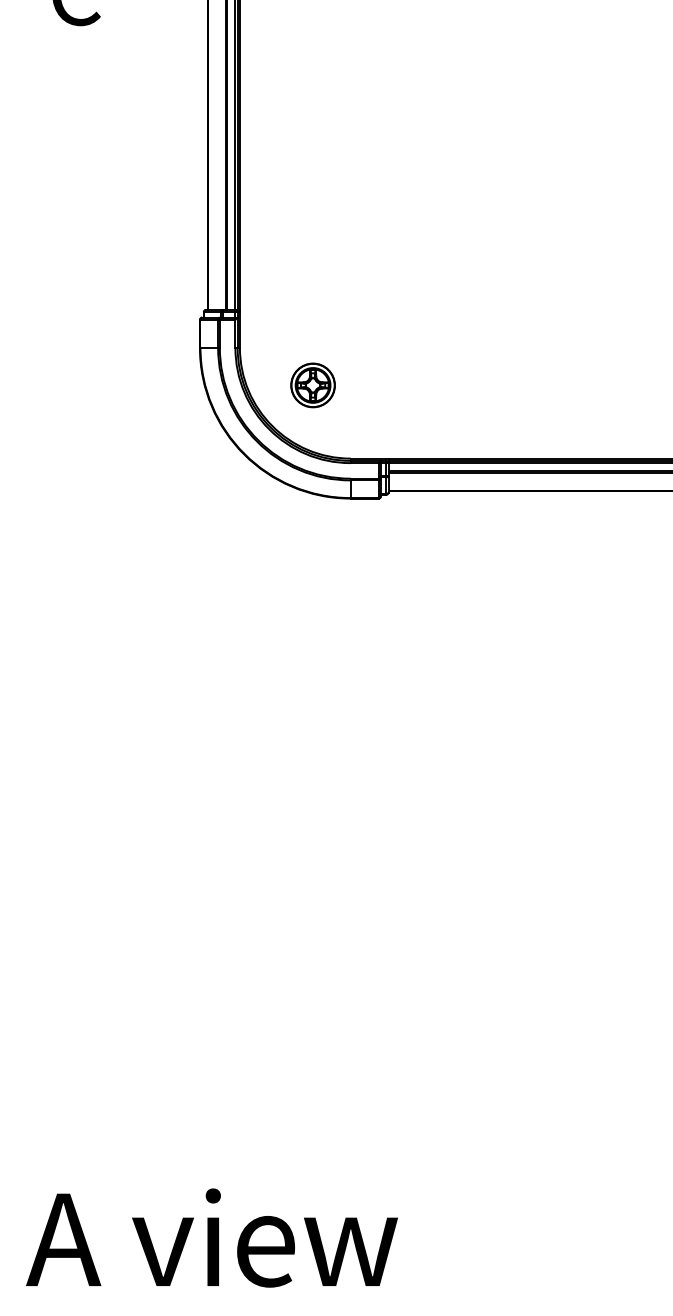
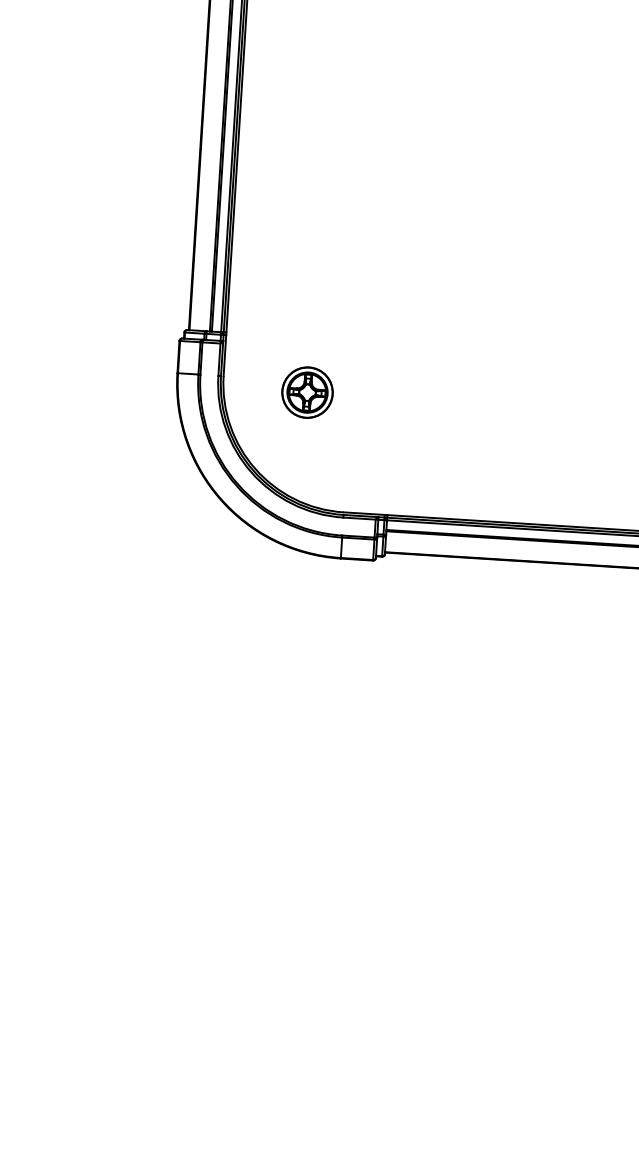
part: (312, 385) -> (306, 392), moved

